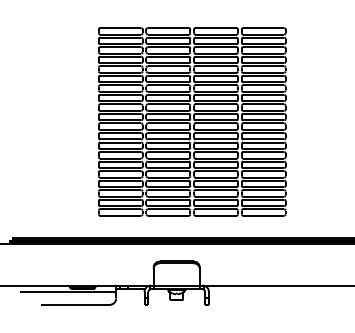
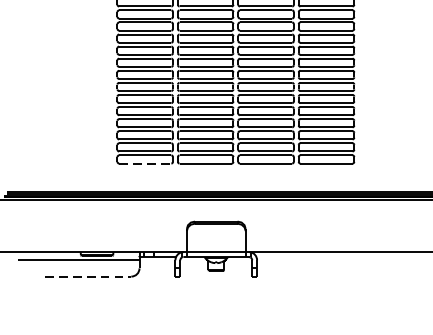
line: (120, 215) -> (144, 163), solid -> dashed
line: (76, 304) -> (89, 276), solid -> dashed

